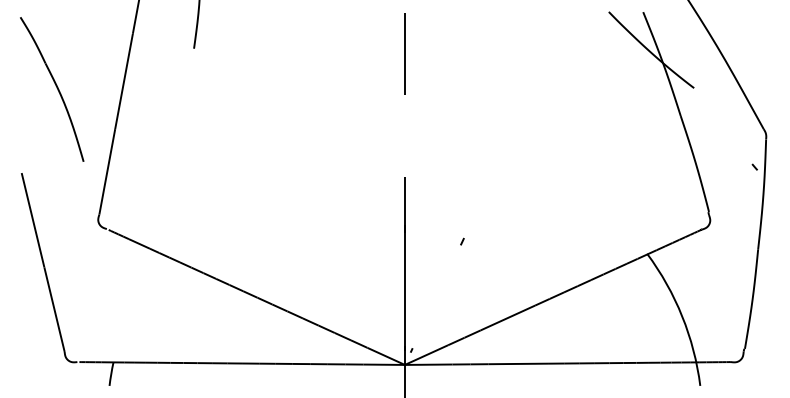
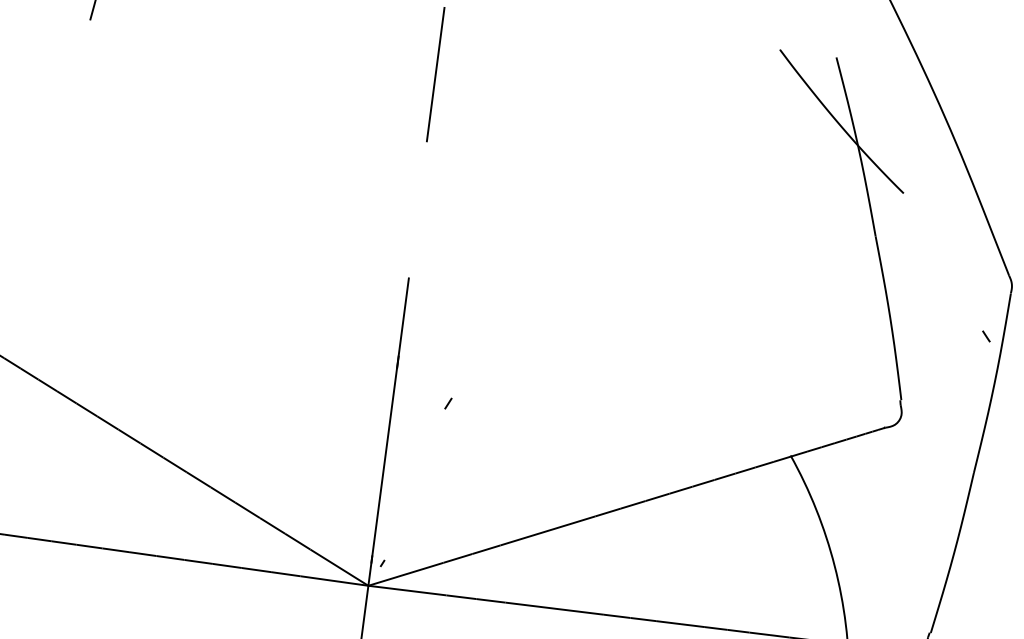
curve: (462, 241) -> (448, 403), moved

